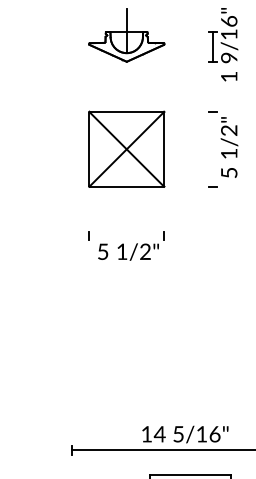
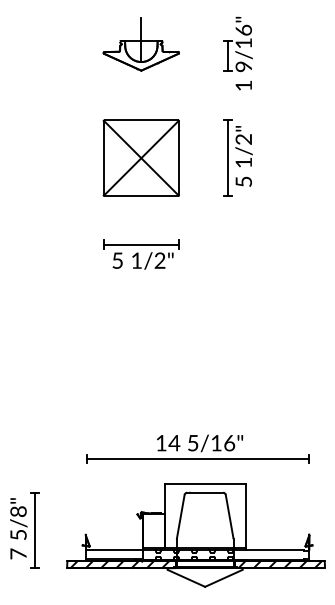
line: (212, 148) -> (227, 157), added
line: (126, 235) -> (141, 244), added

